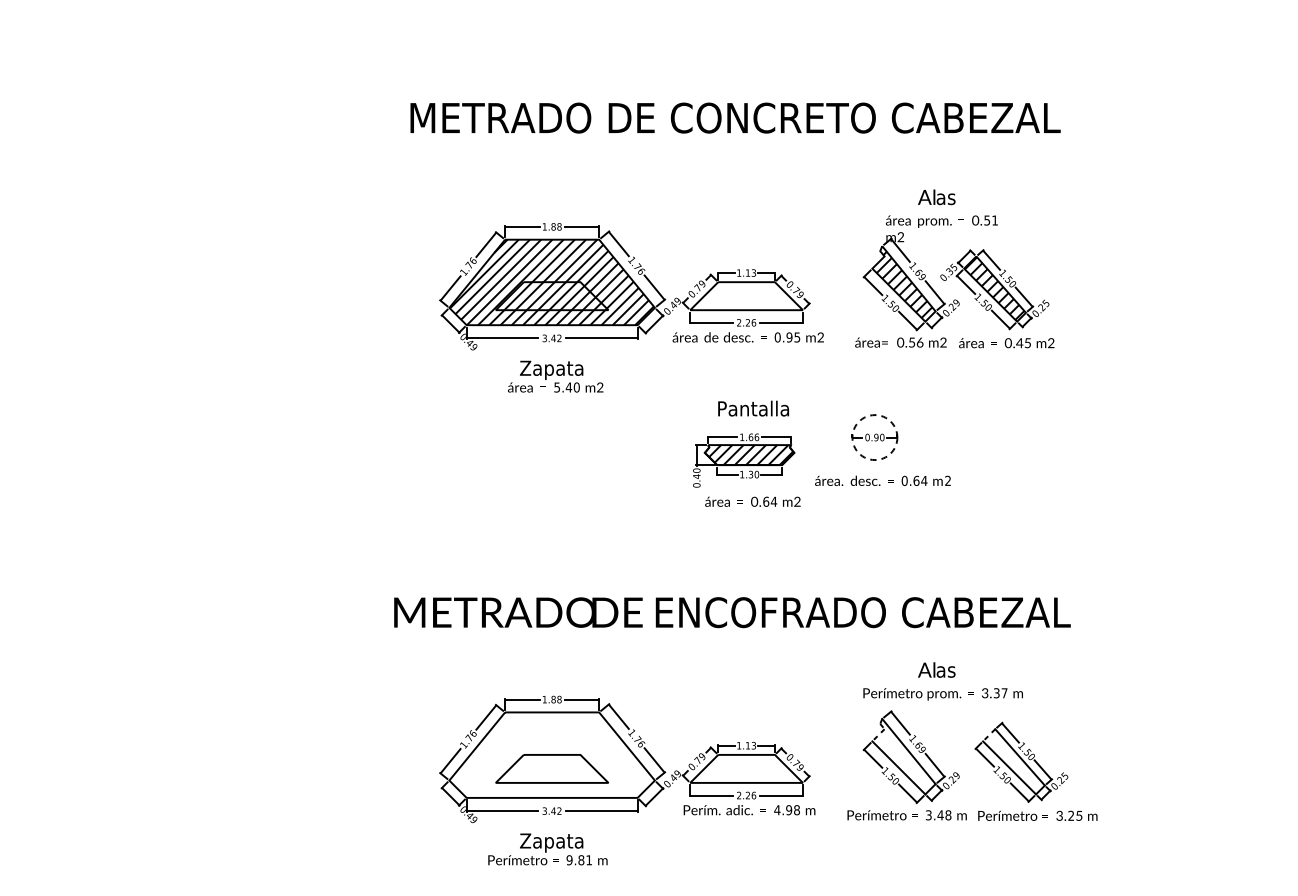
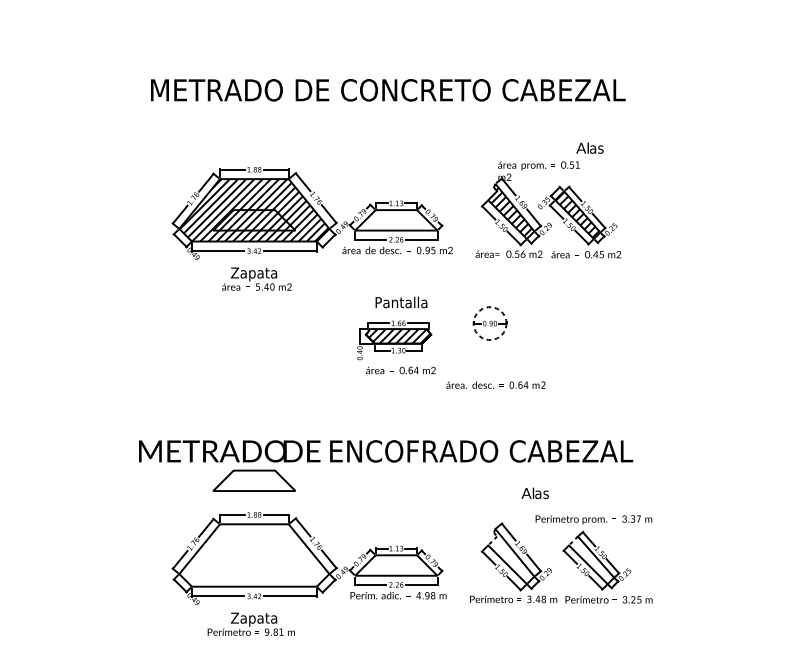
text: (936, 197) -> (589, 148), moved
text: (882, 480) -> (495, 384), moved
text: (942, 694) -> (593, 519), moved
part: (551, 768) -> (253, 480), moved

